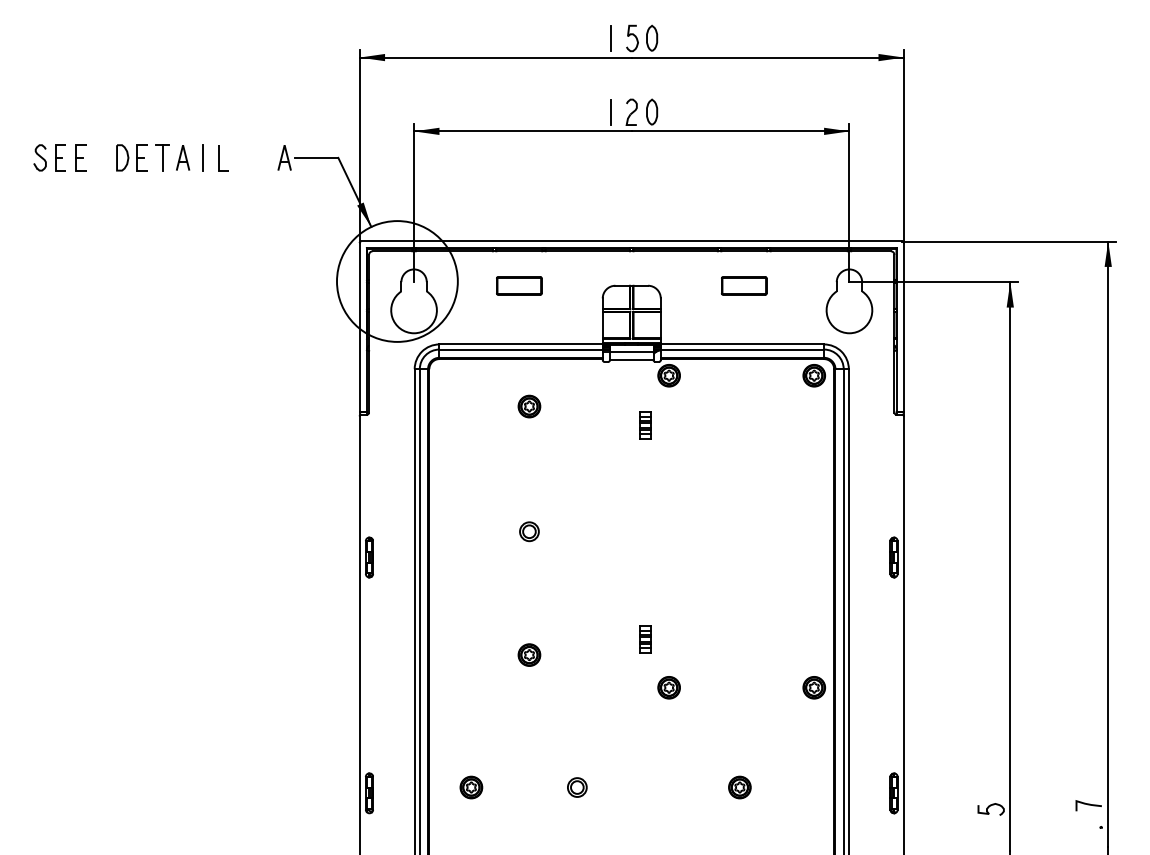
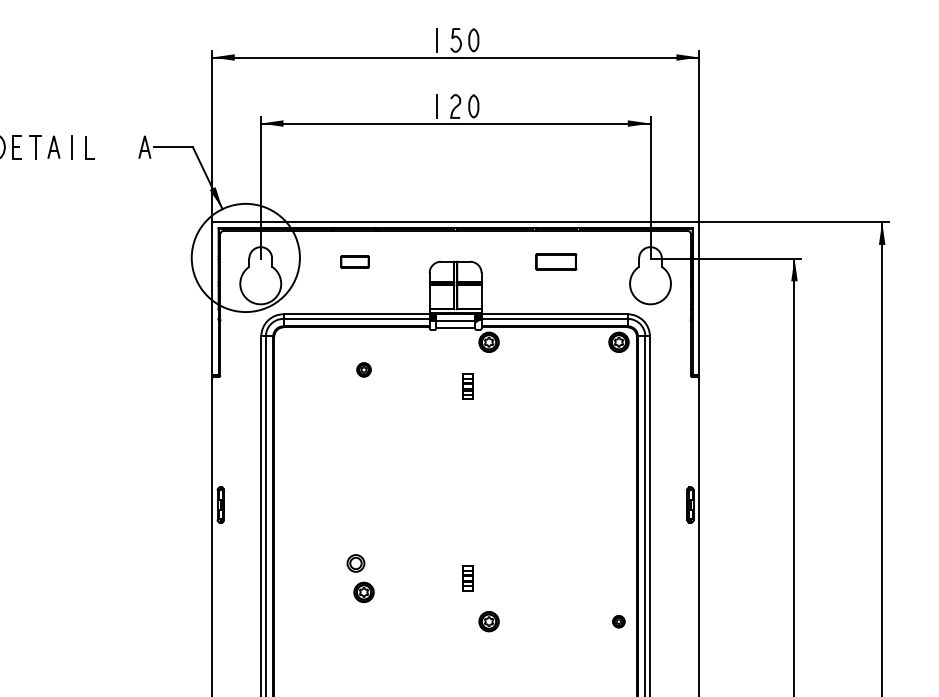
part: (519, 285) -> (355, 261), size x0.7
part: (529, 406) -> (364, 369), size x0.7
part: (529, 531) -> (356, 563), moved
part: (813, 687) -> (618, 621), size x0.6

